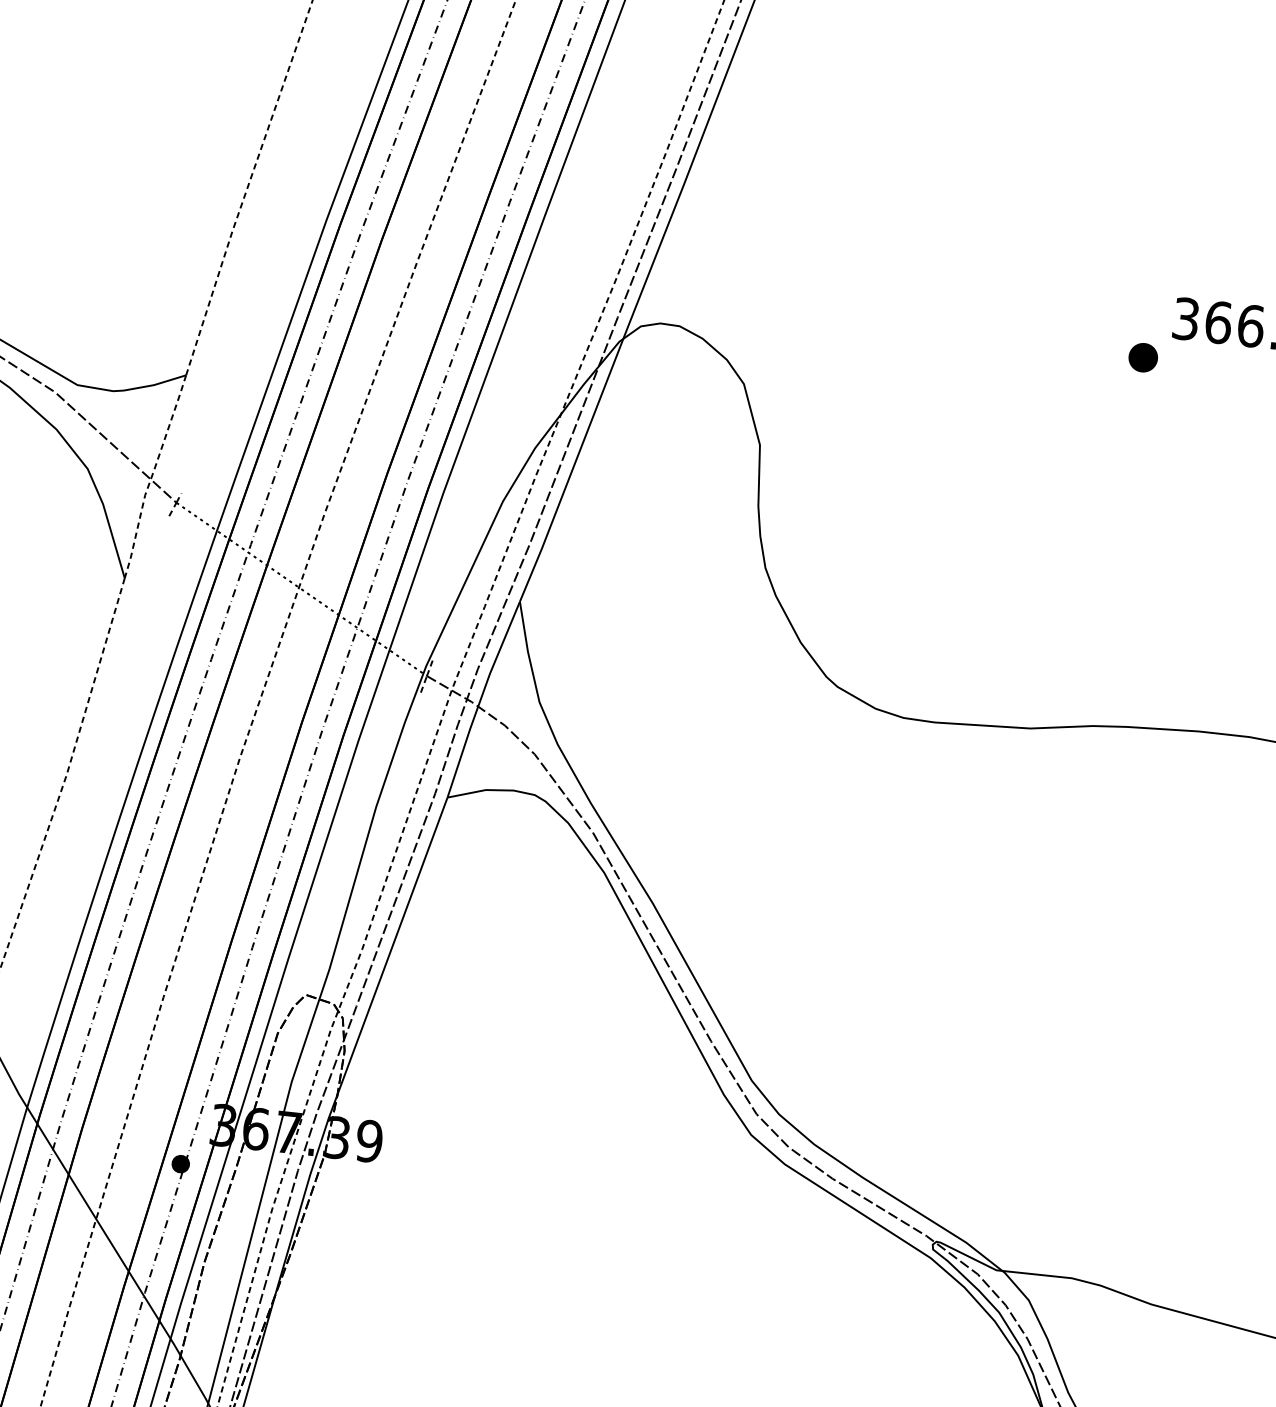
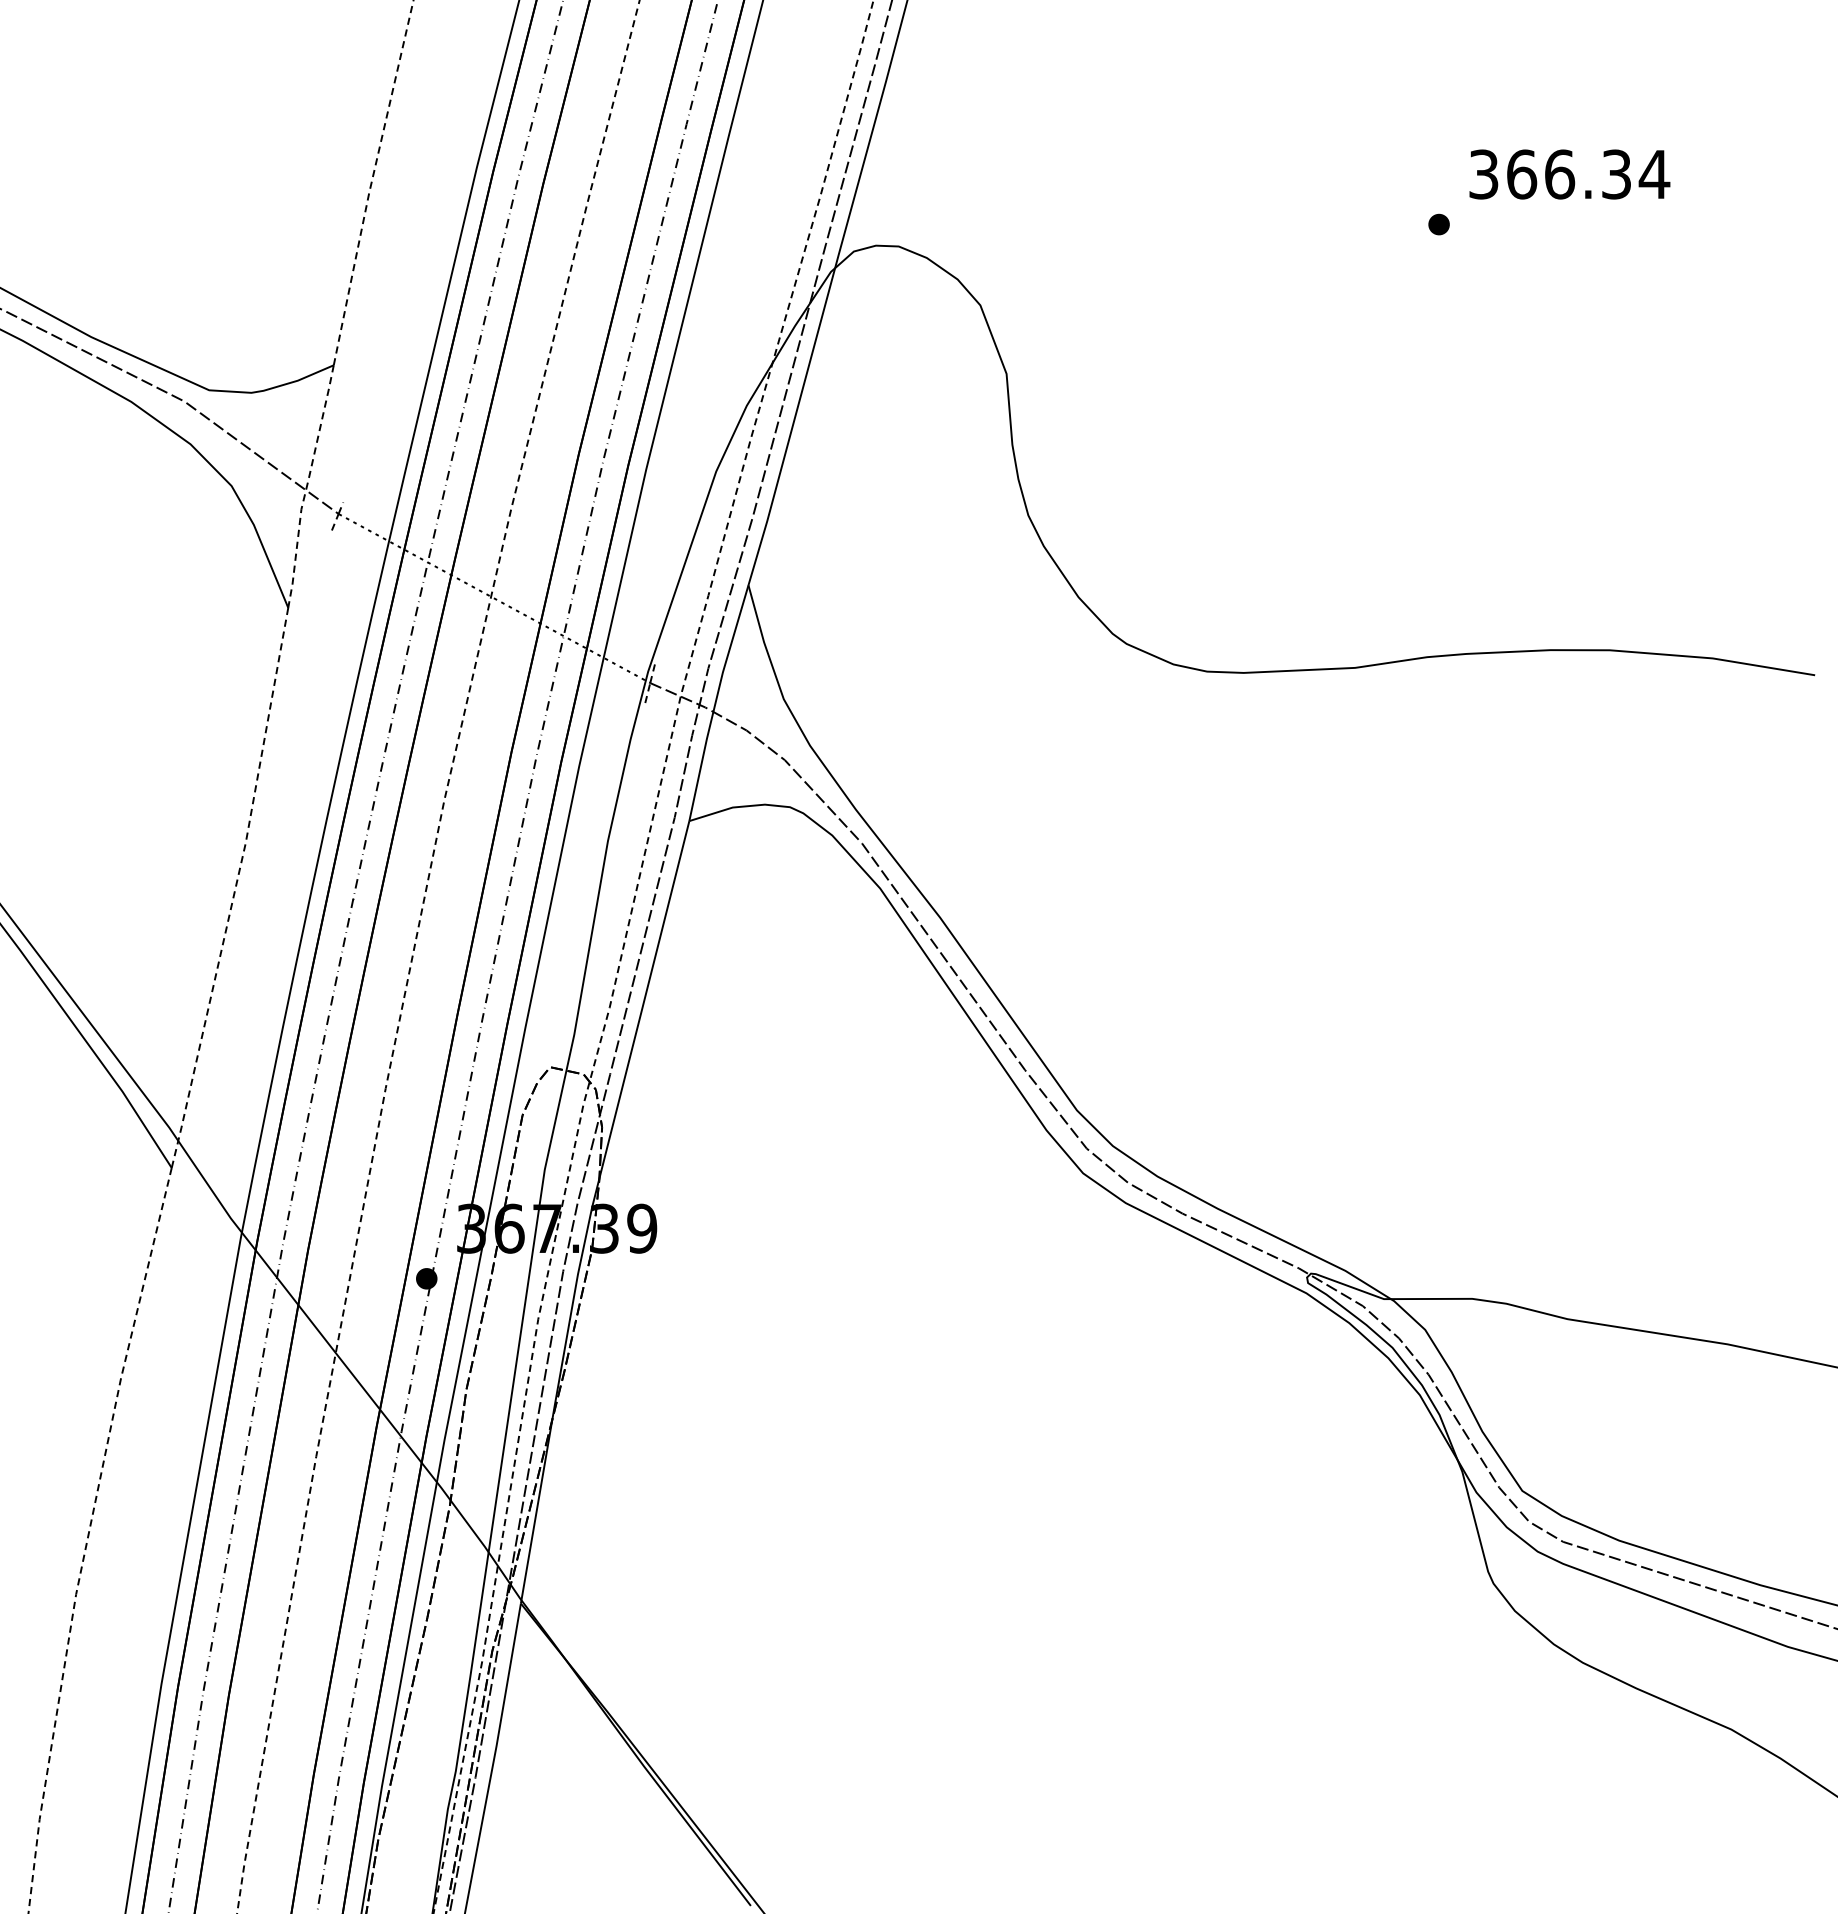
part: (1142, 357) -> (1438, 224), size x0.62

